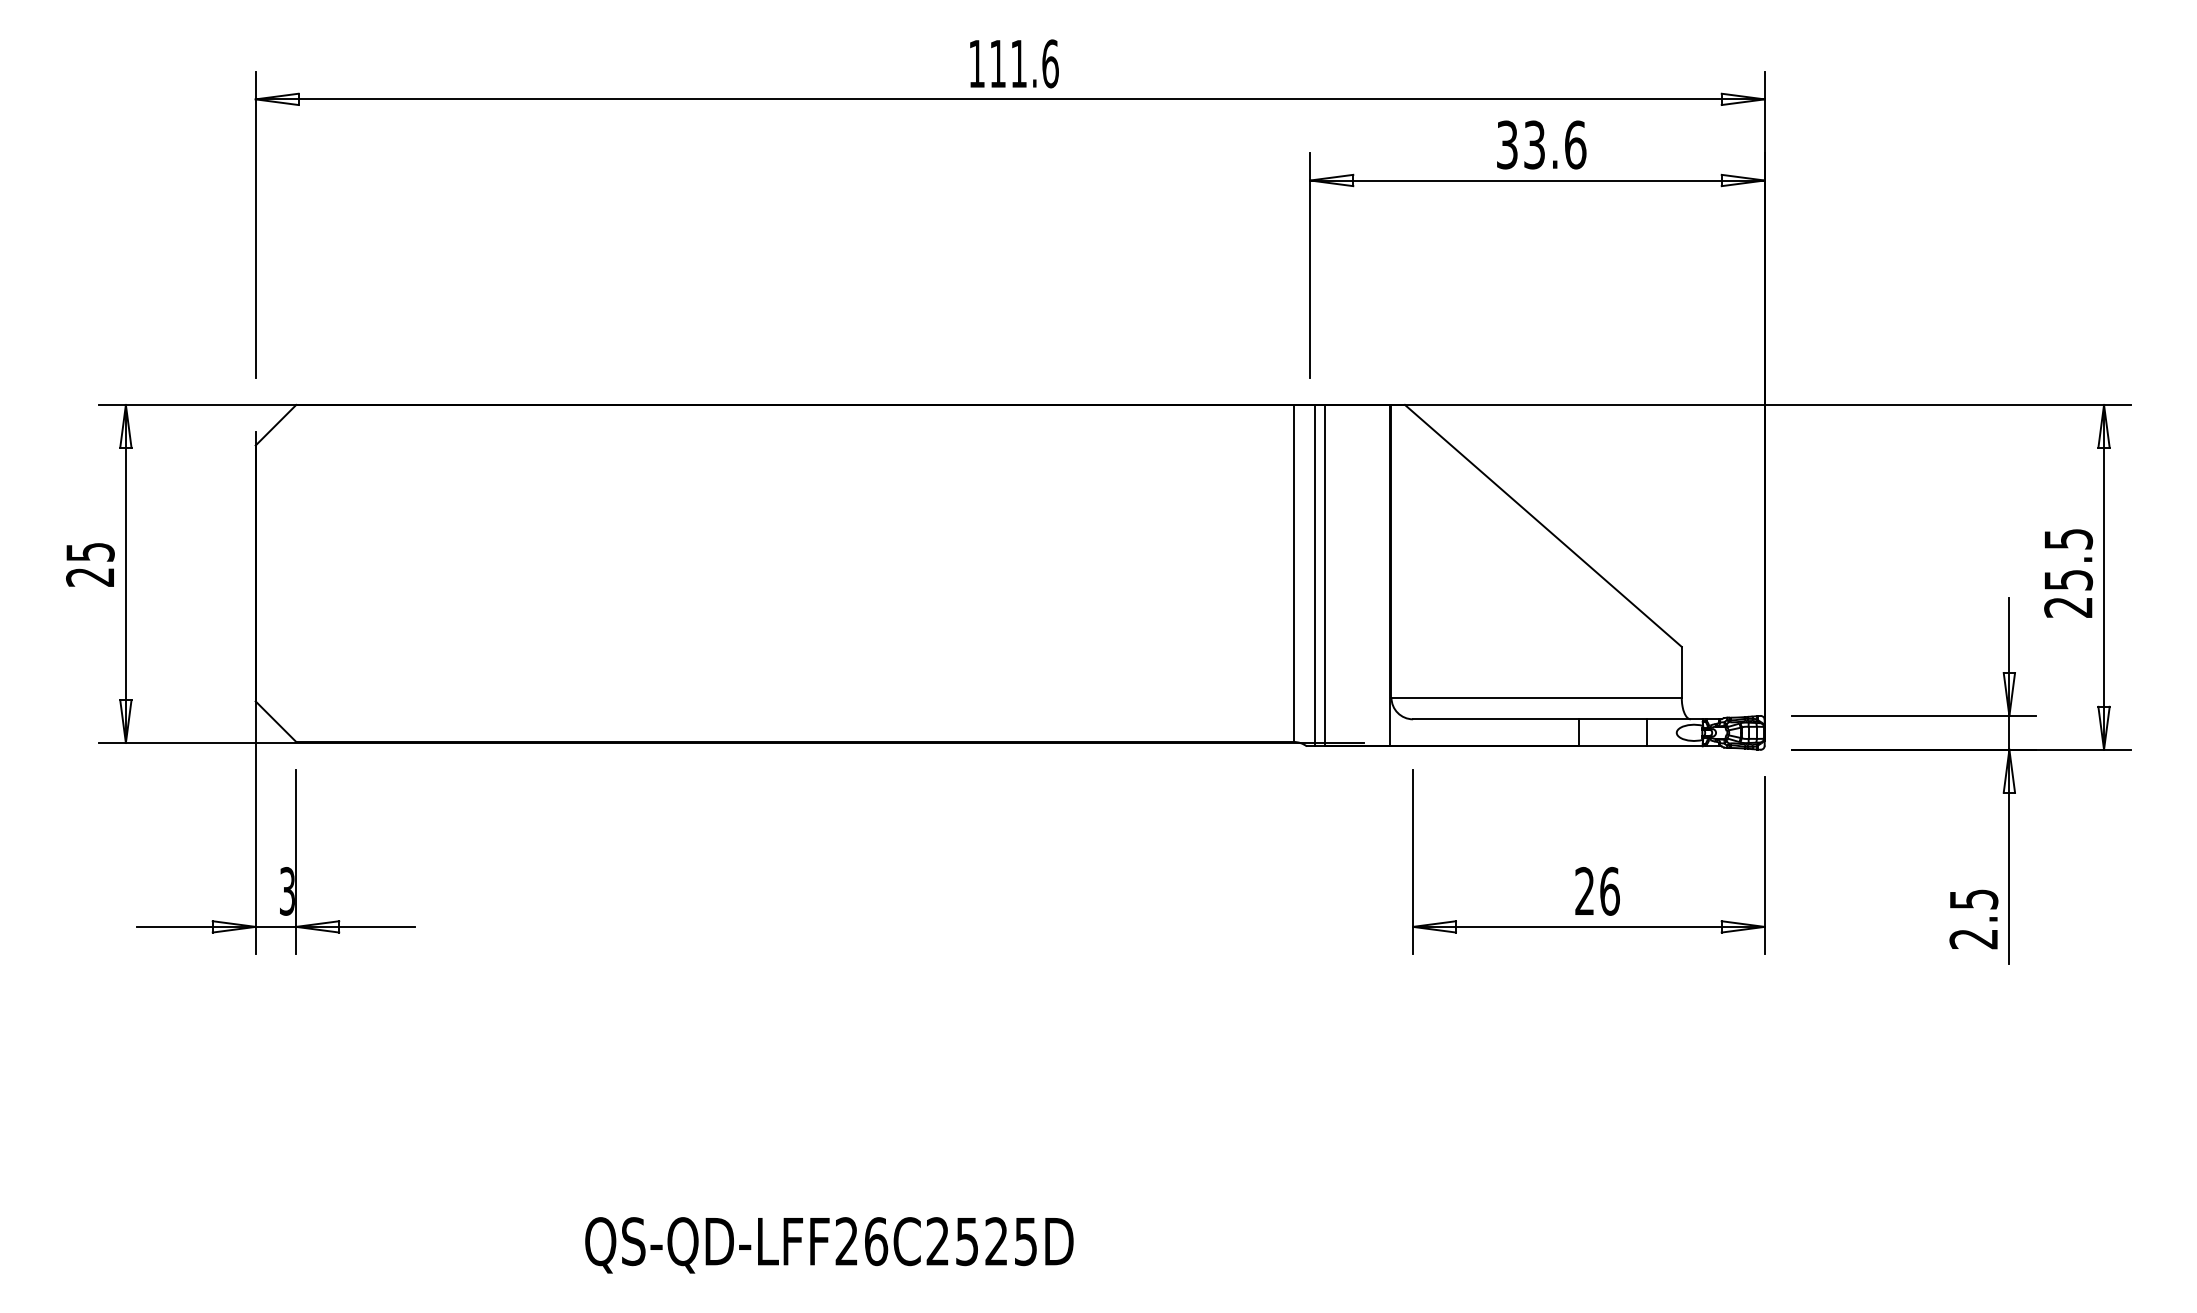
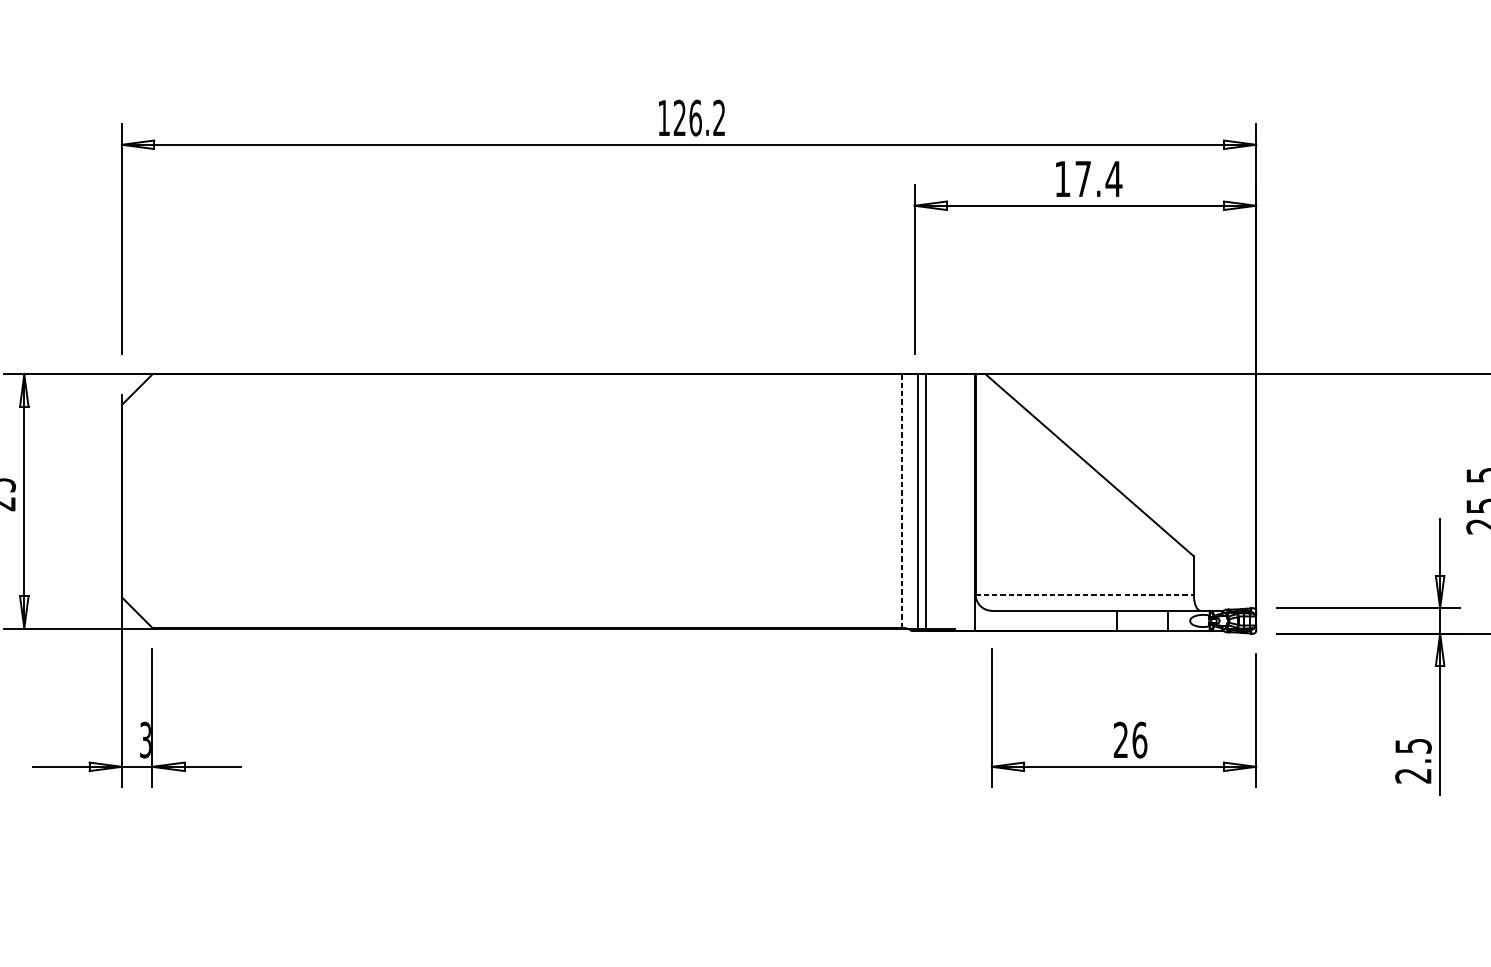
text: (1024, 63) -> (699, 117), 111.6 -> 126.2
text: (1541, 144) -> (1088, 178), 33.6 -> 17.4
line: (1293, 573) -> (902, 501), solid -> dashed
line: (1537, 697) -> (1085, 594), solid -> dashed

